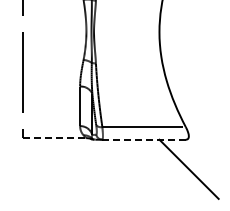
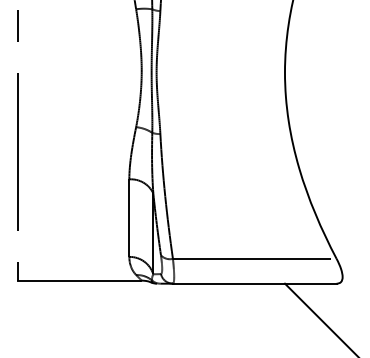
line: (55, 138) -> (81, 281), dashed -> solid
line: (144, 139) -> (255, 283), dashed -> solid

